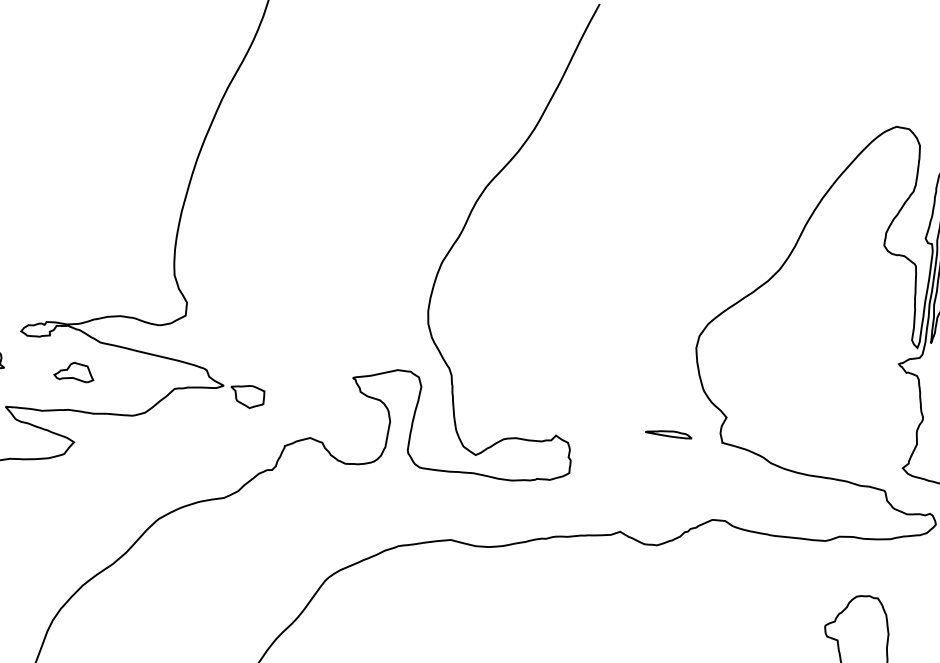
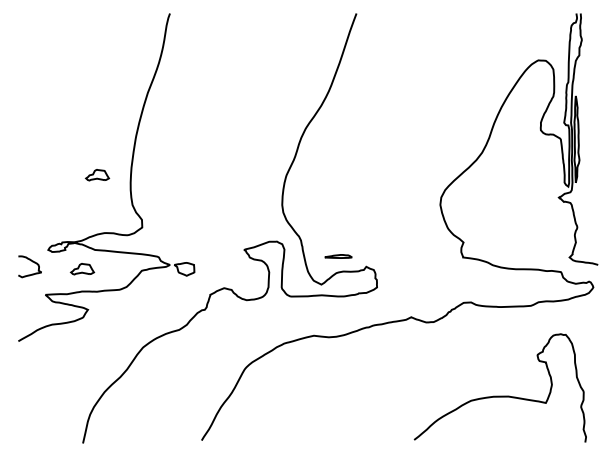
part: (122, 216) -> (97, 175), added
line: (668, 433) -> (338, 256), moved

